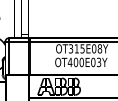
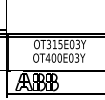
text: (99, 48) -> (77, 44), OT315E08Y -> OT315E03Y

